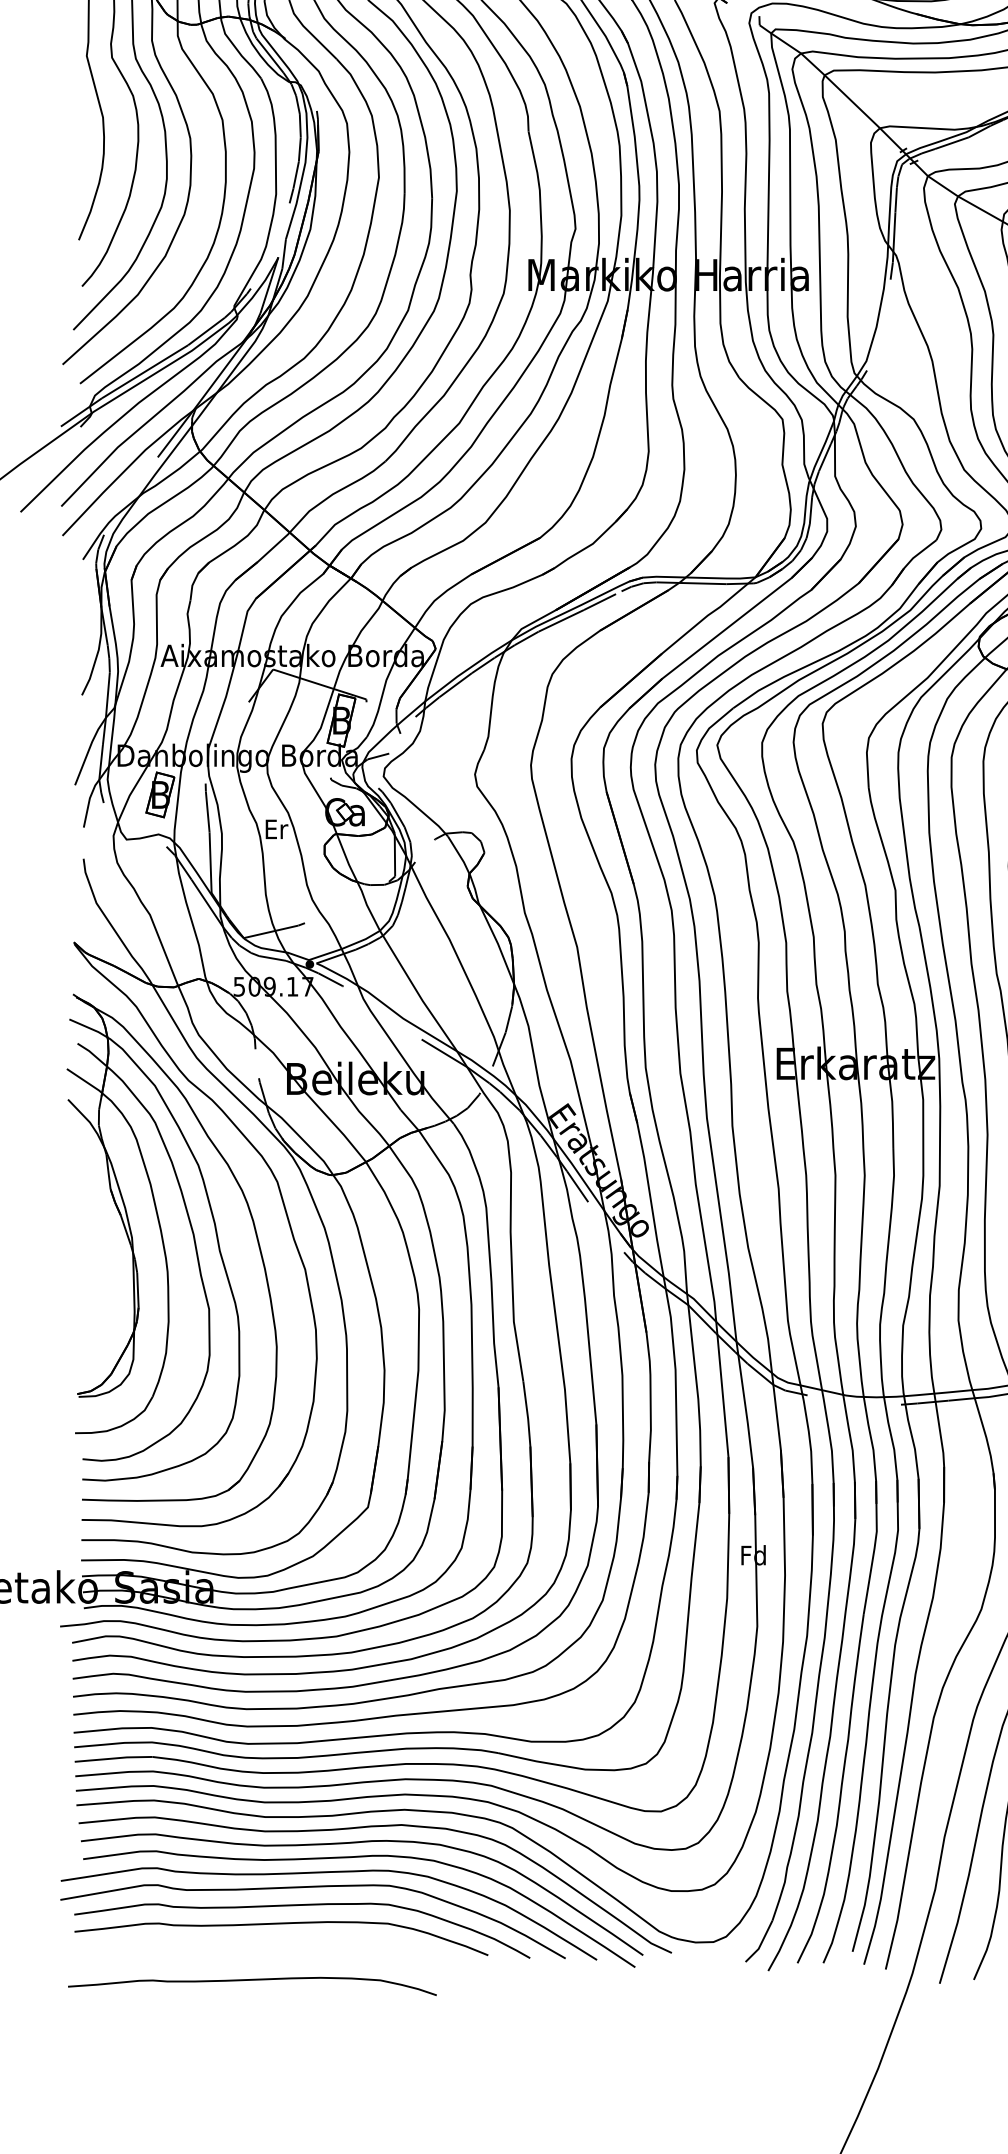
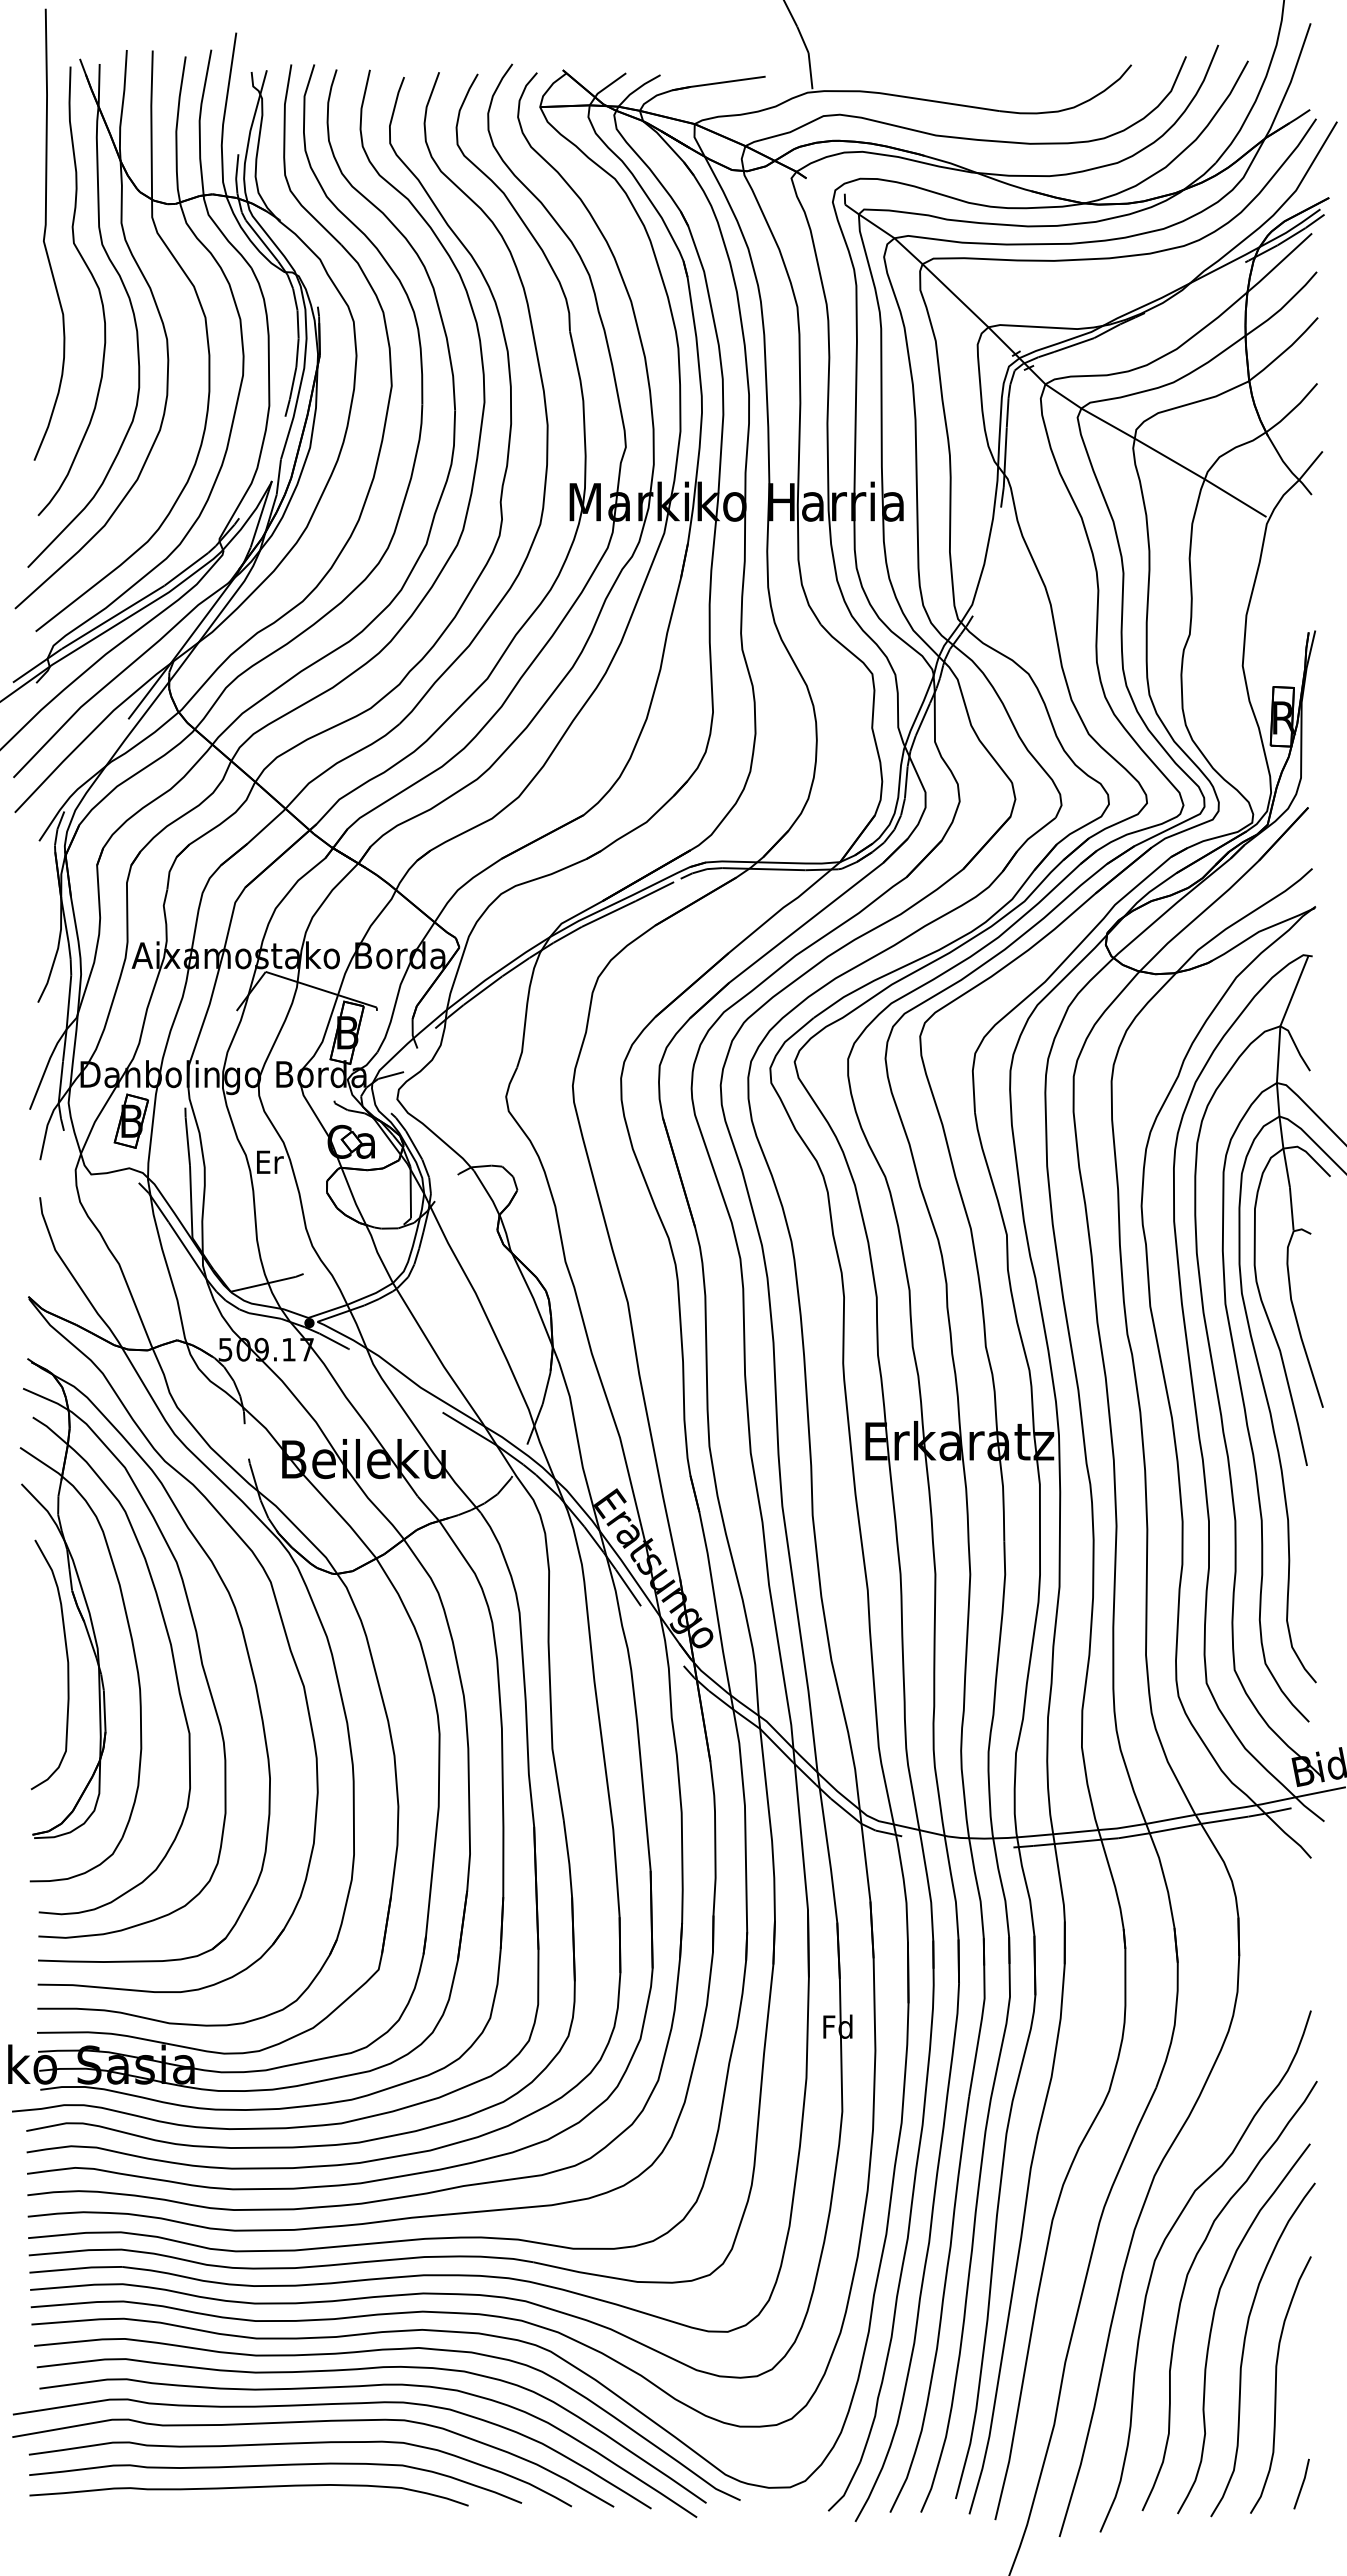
curve: (106, 1251) -> (67, 1664), added
curve: (251, 1980) -> (248, 2488), moved

